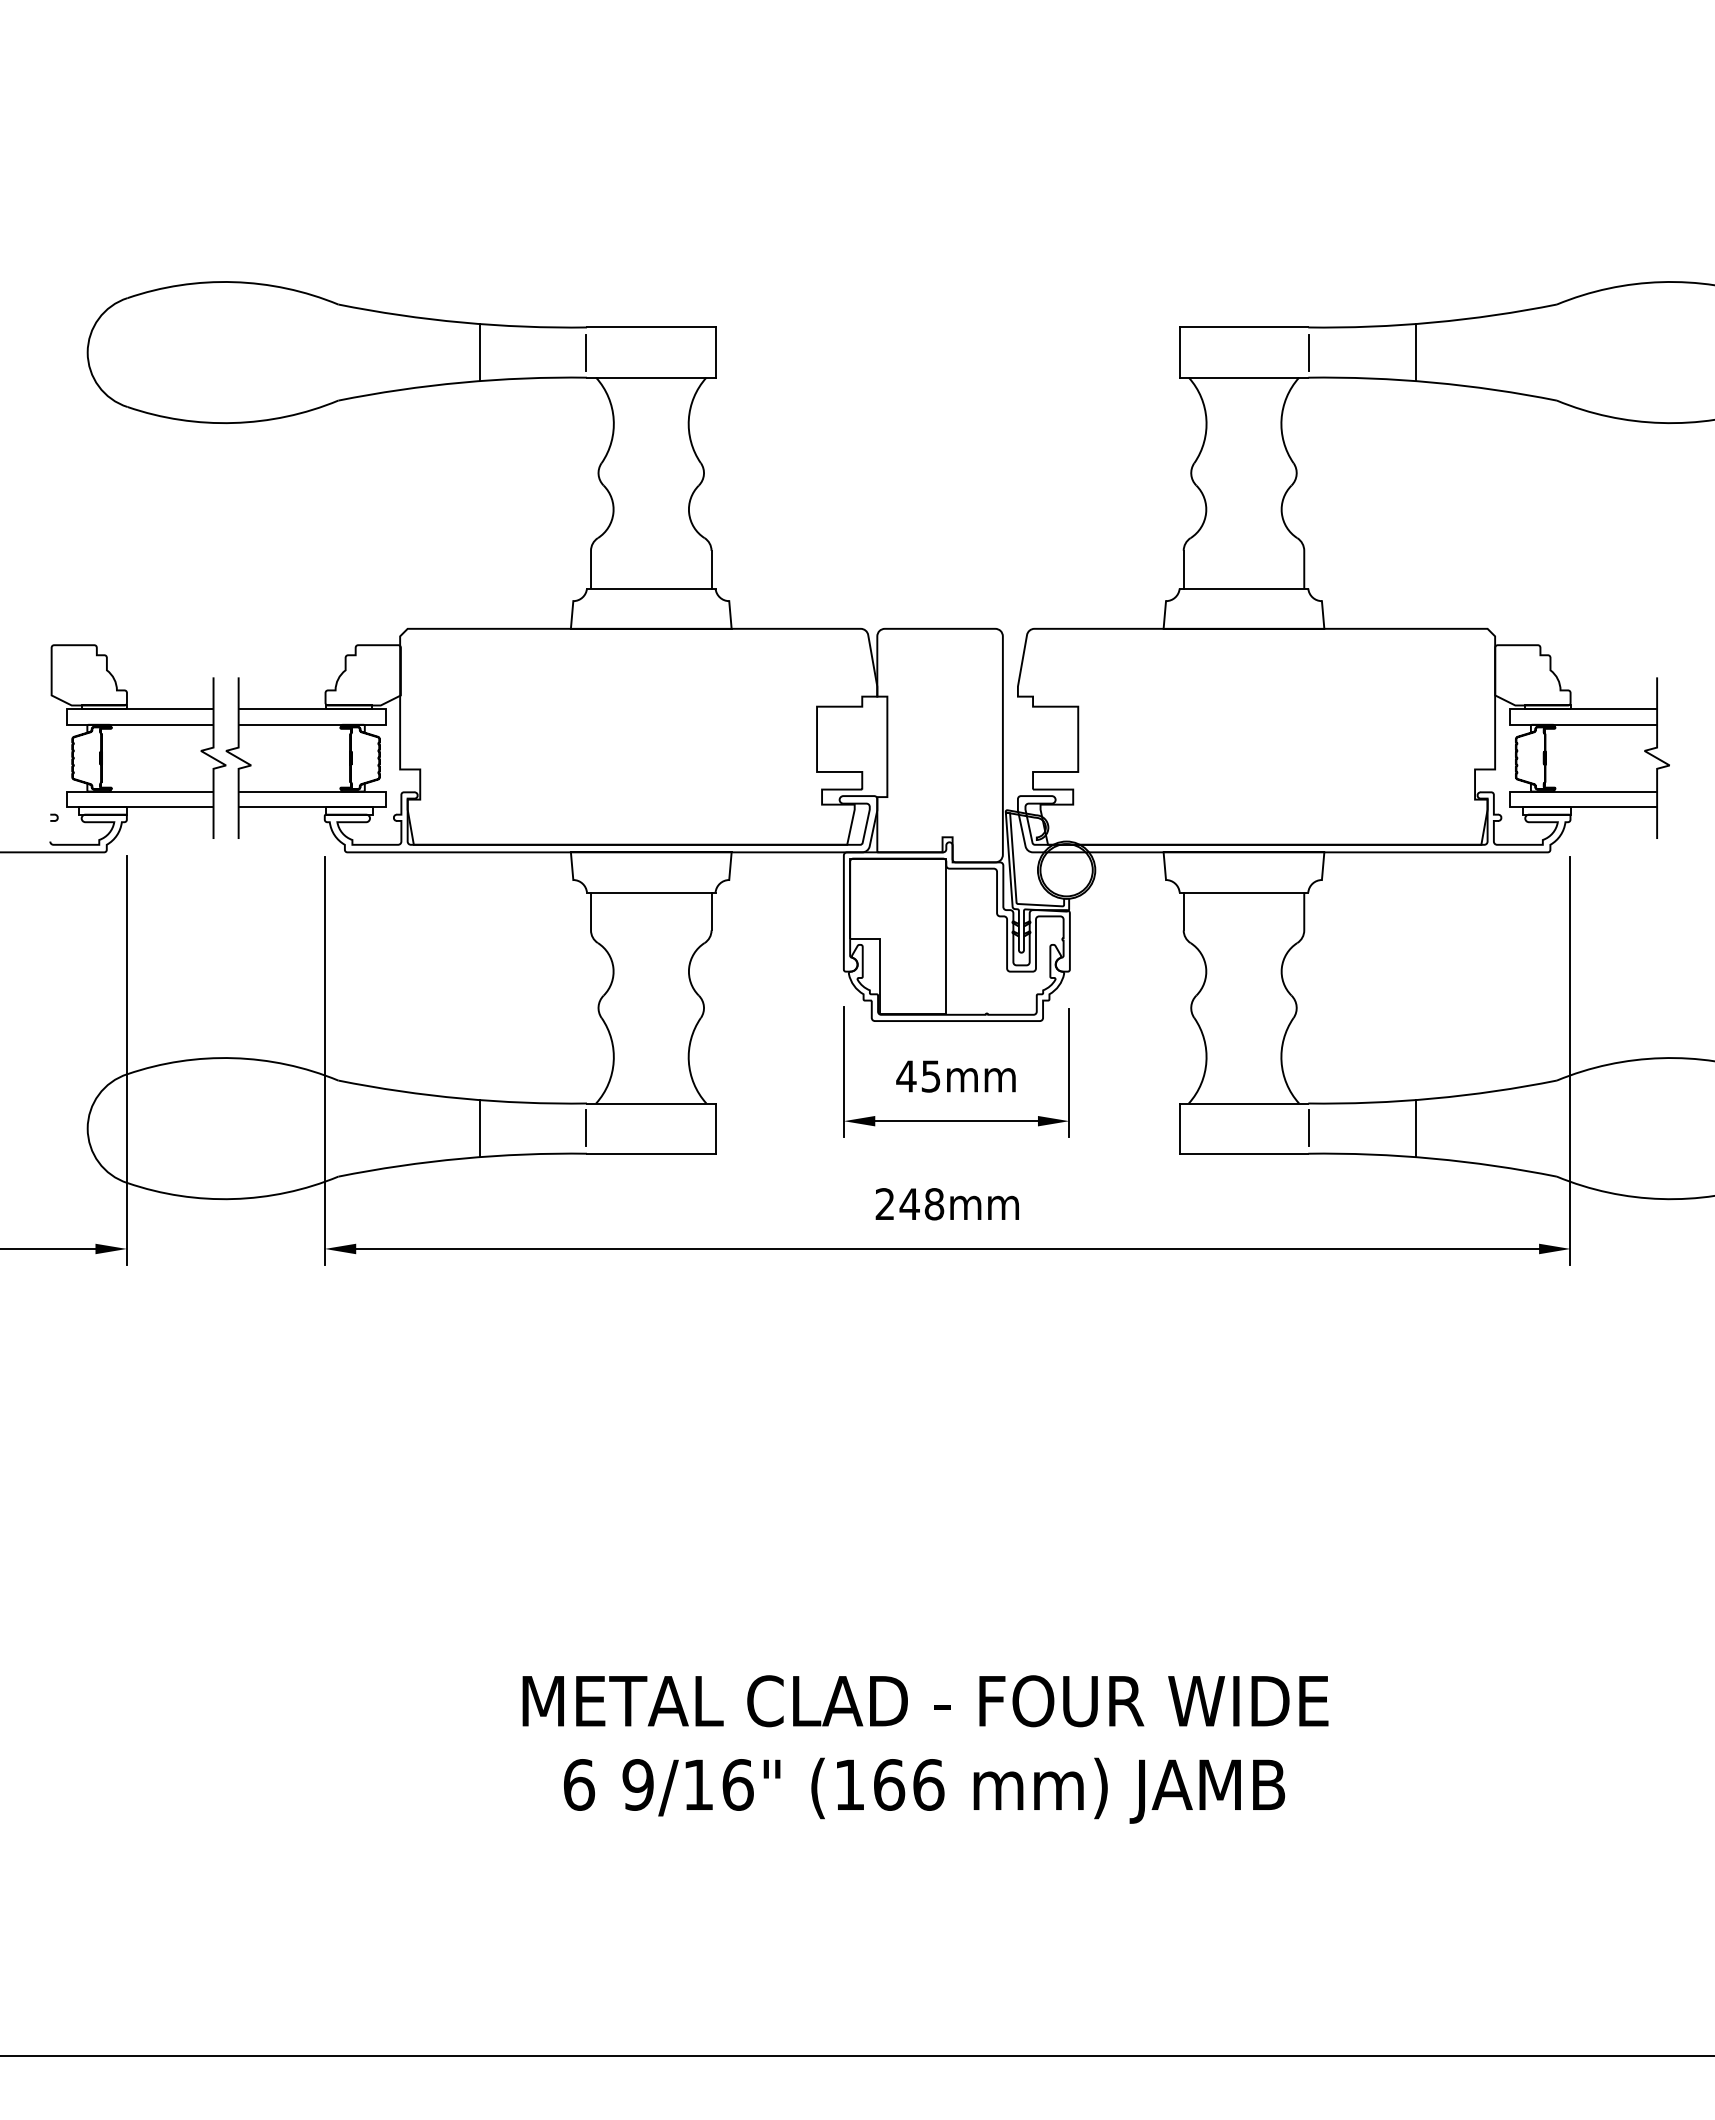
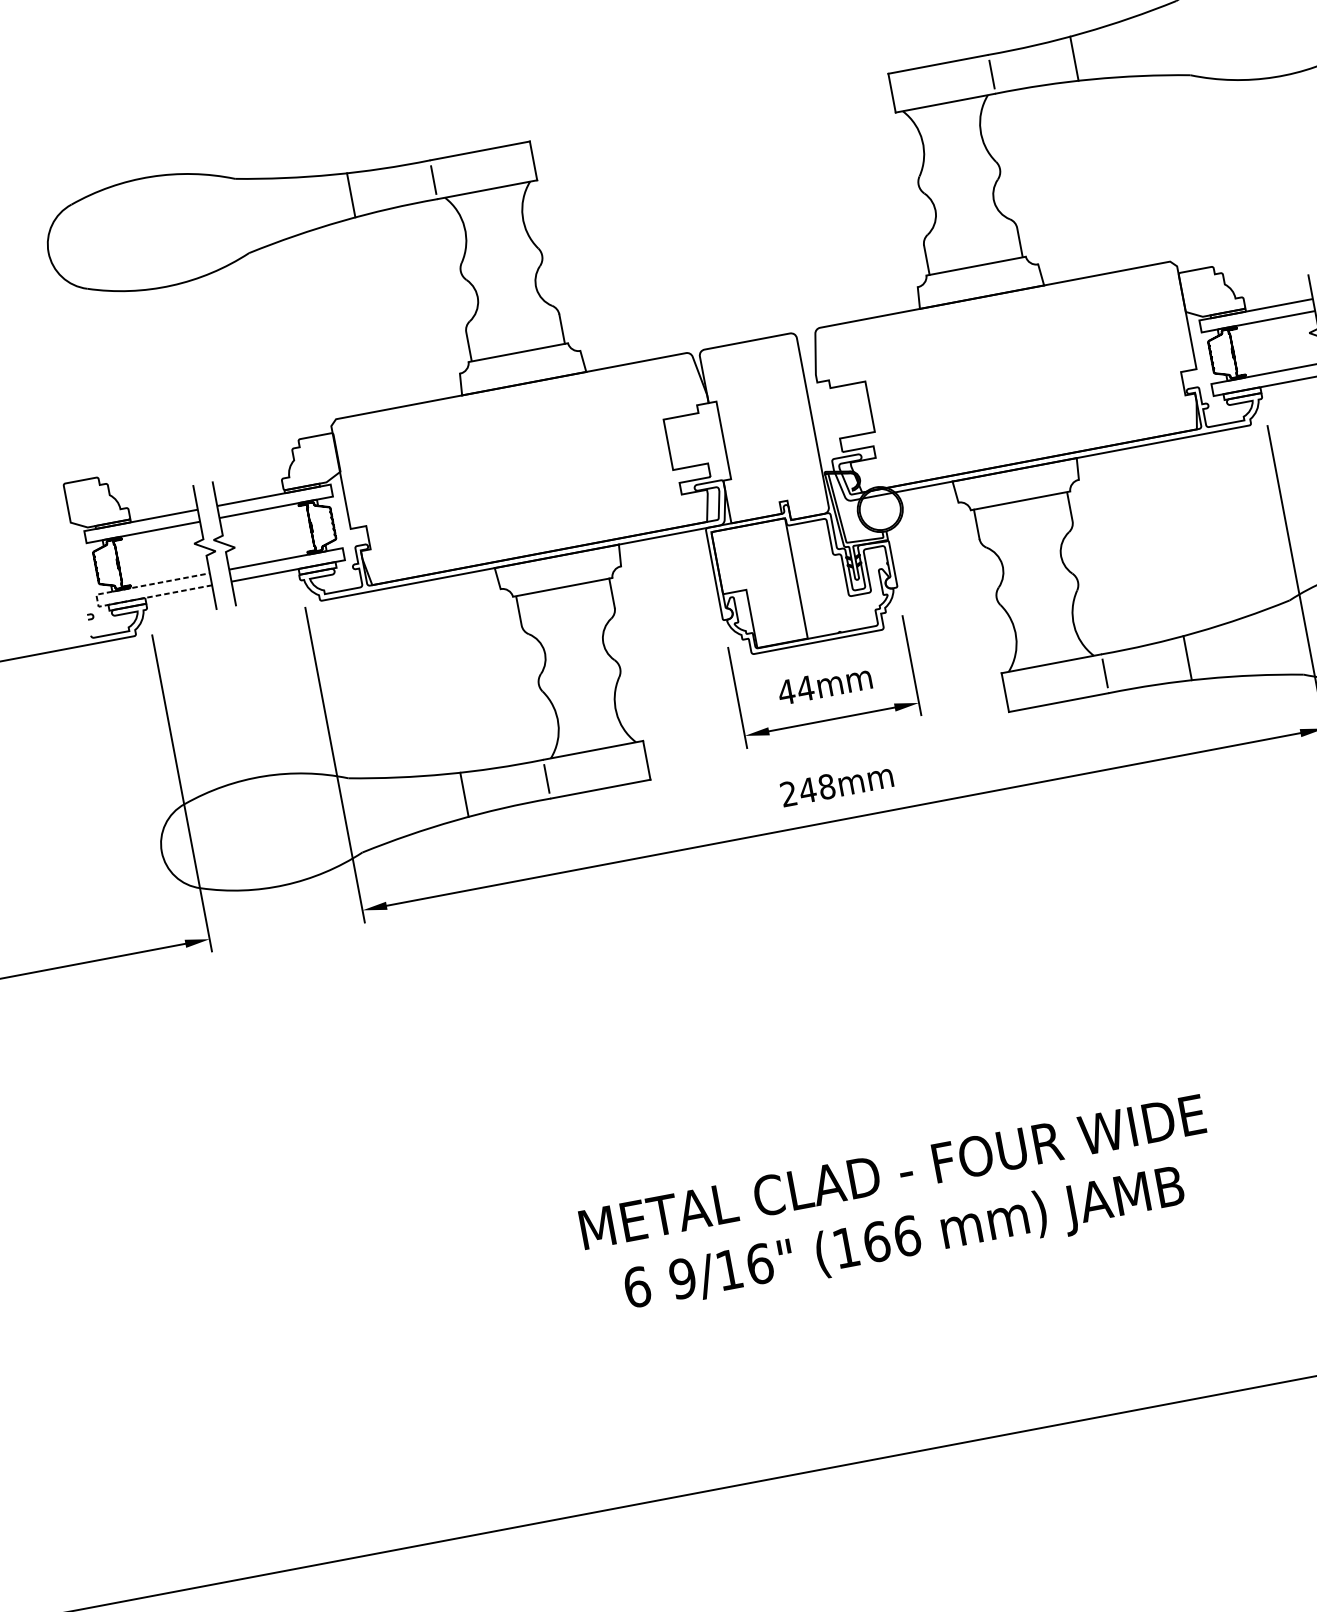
line: (66, 799) -> (97, 600), solid -> dashed
text: (930, 1076) -> (805, 688), 45mm -> 44mm

